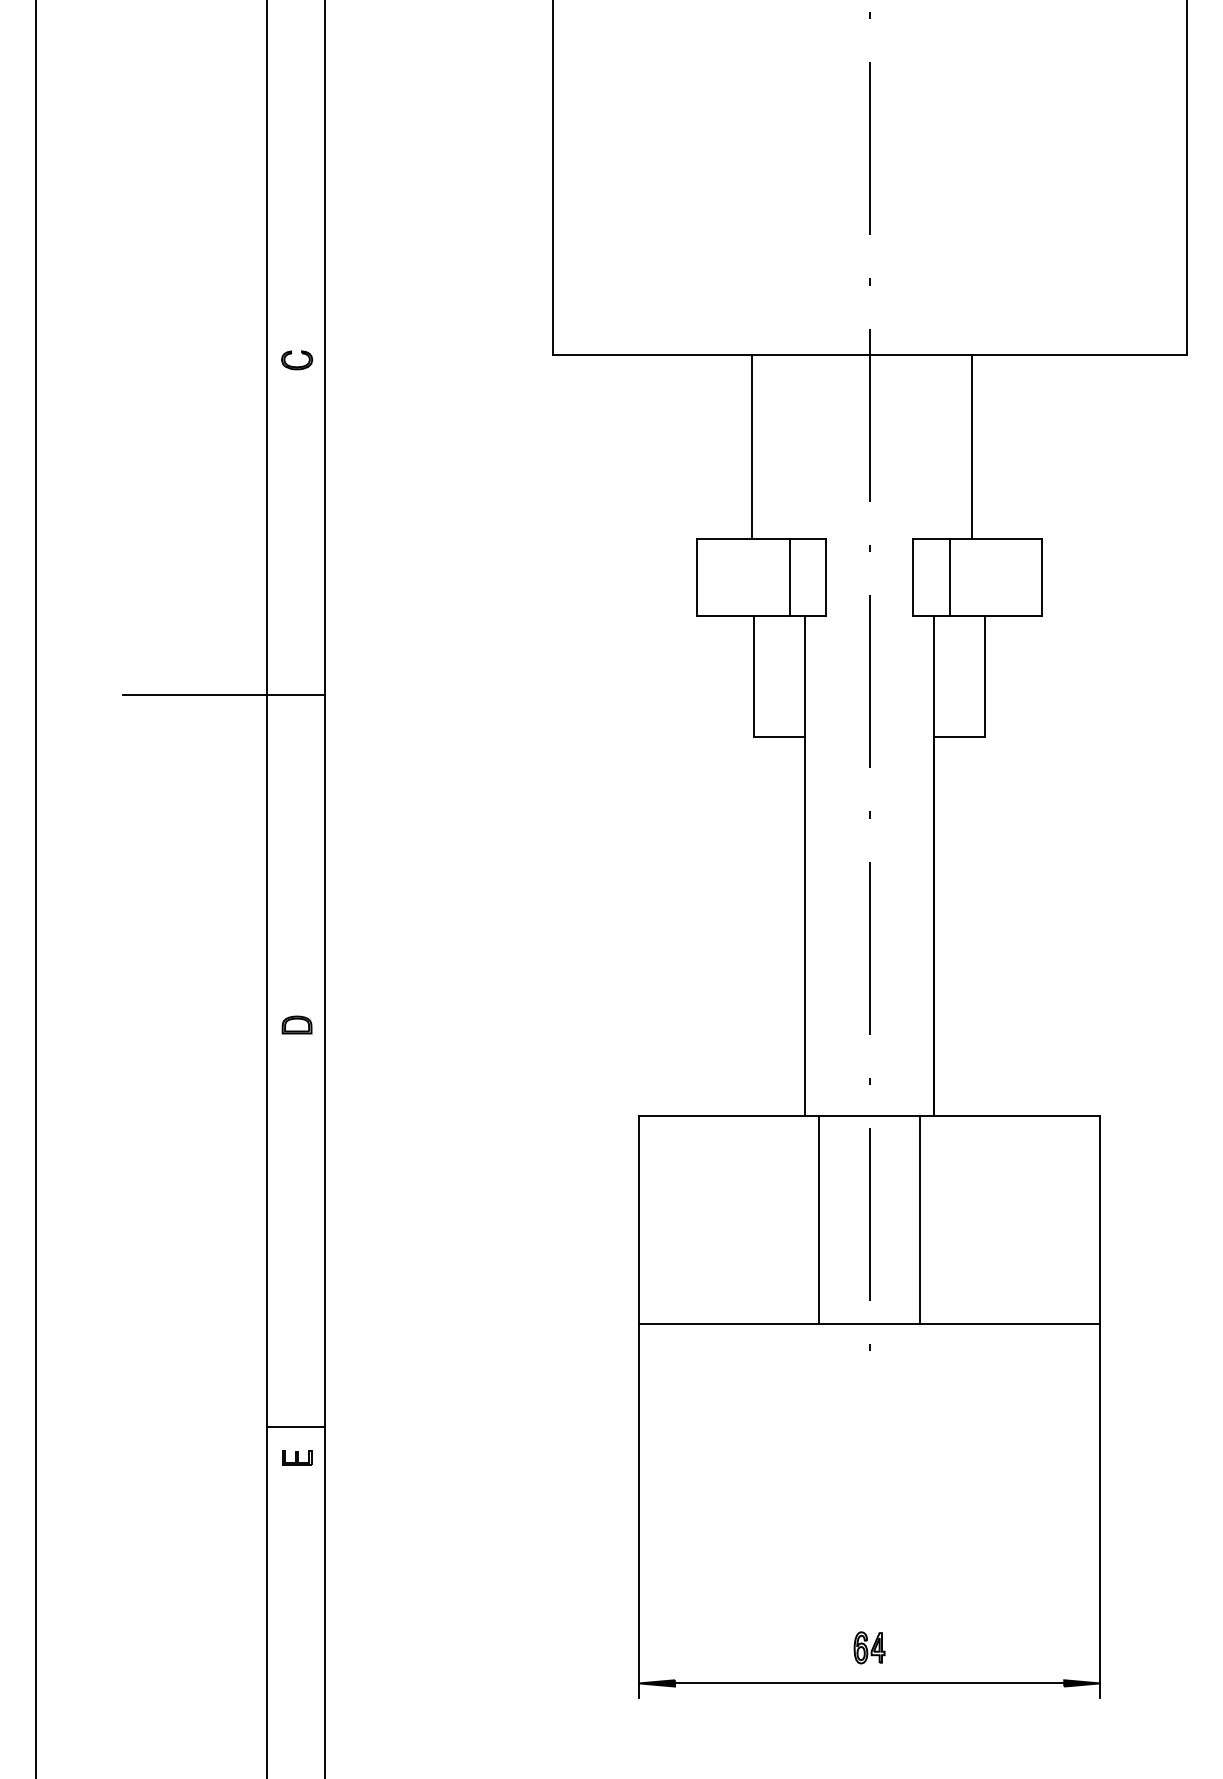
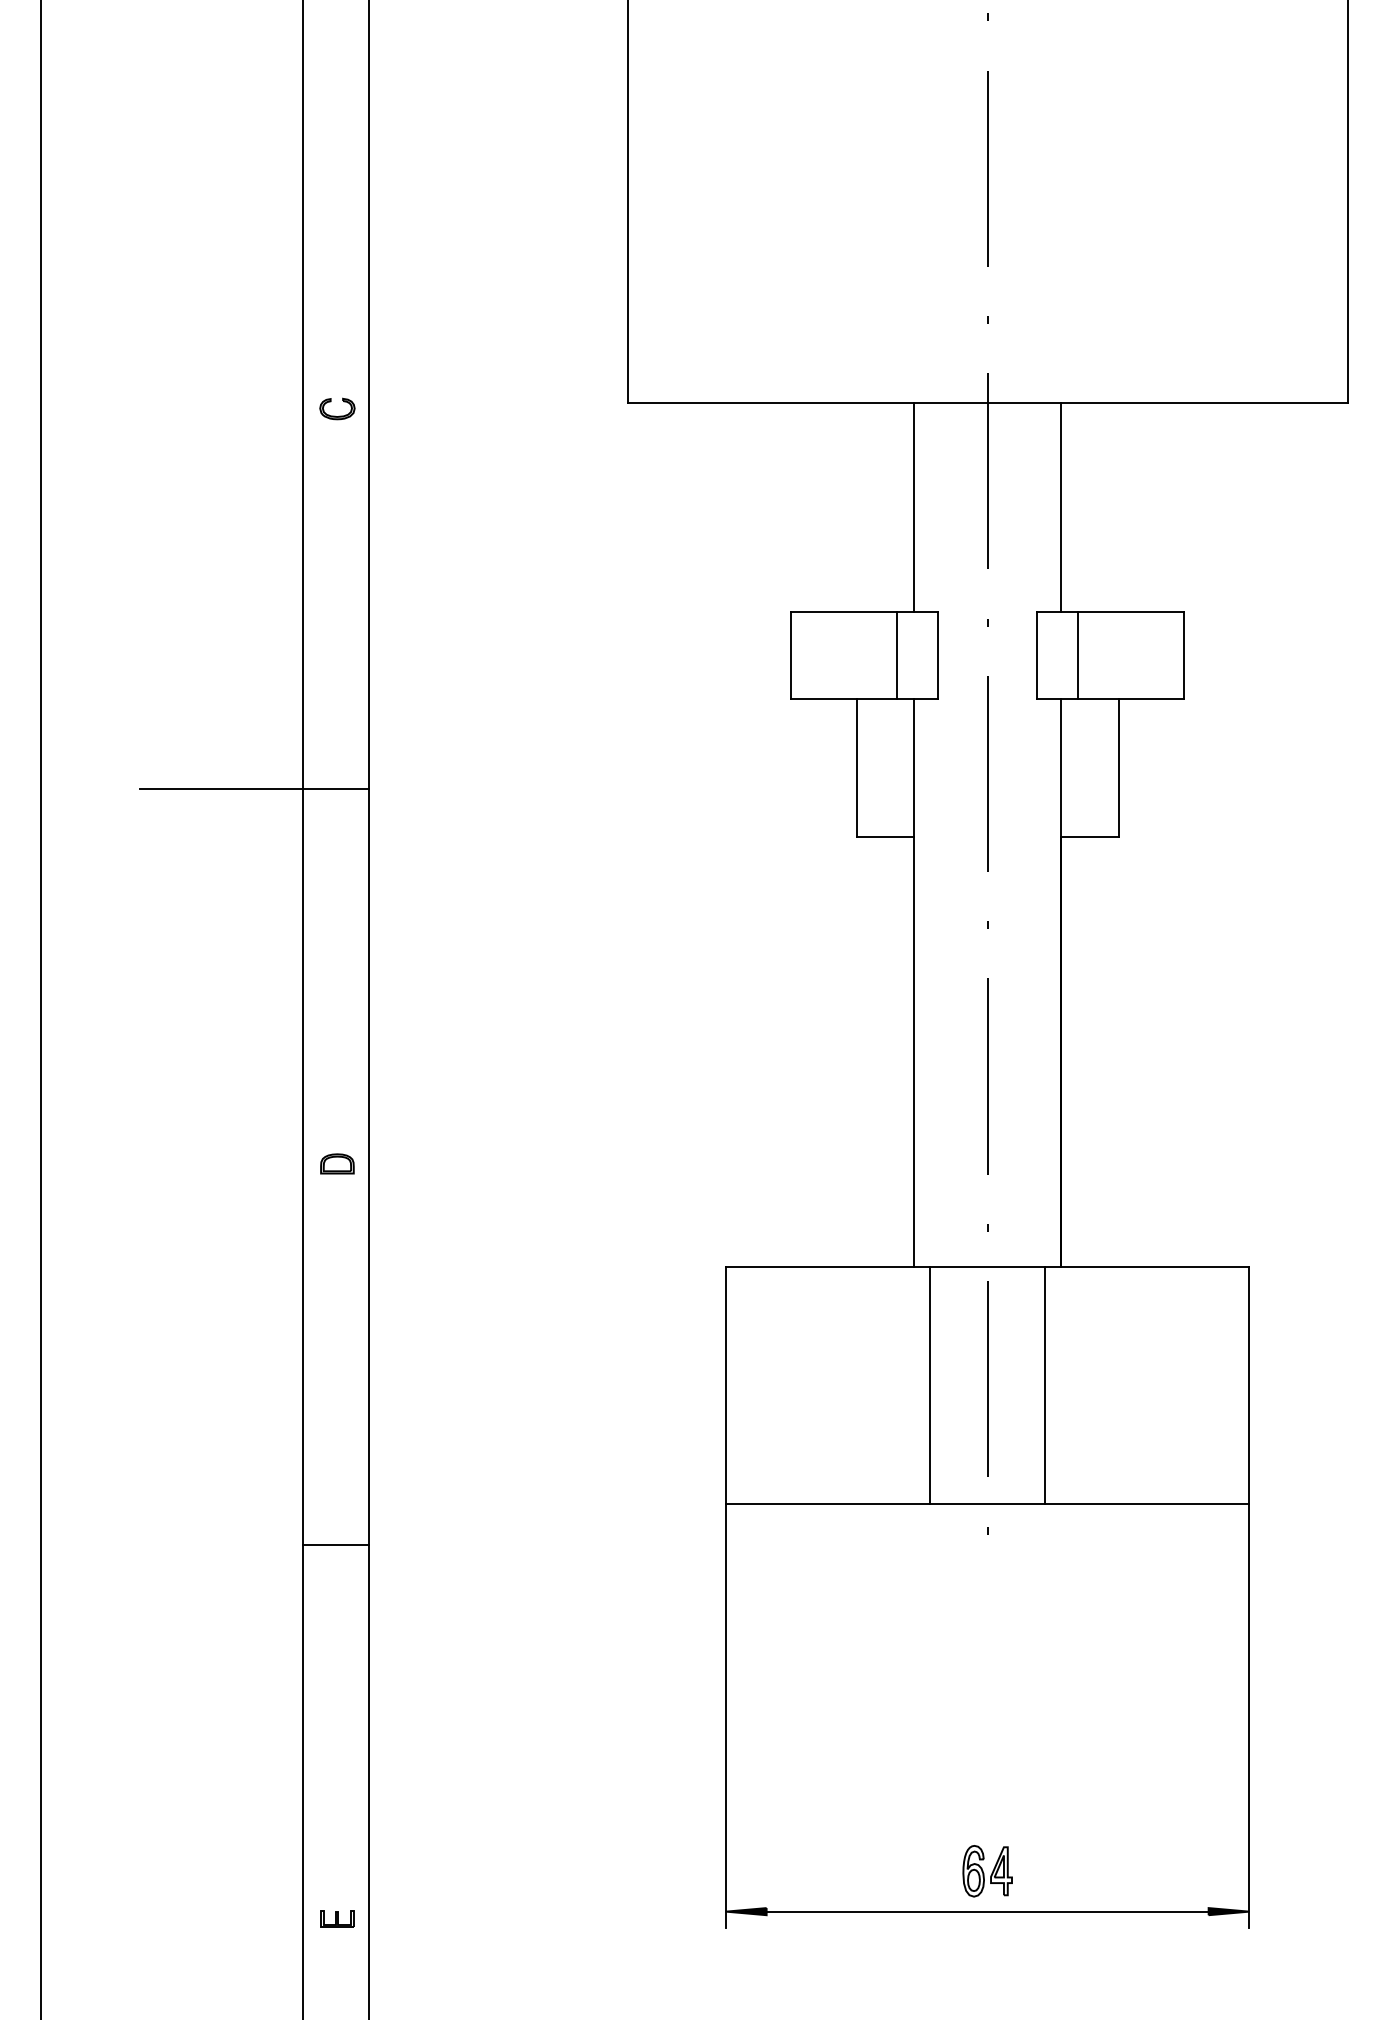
line: (751, 446) -> (913, 506), moved
line: (972, 446) -> (1061, 506), moved
line: (295, 1427) -> (335, 1544), moved
part: (297, 1457) -> (337, 1918), moved
part: (869, 1647) -> (987, 1870), size x1.43

